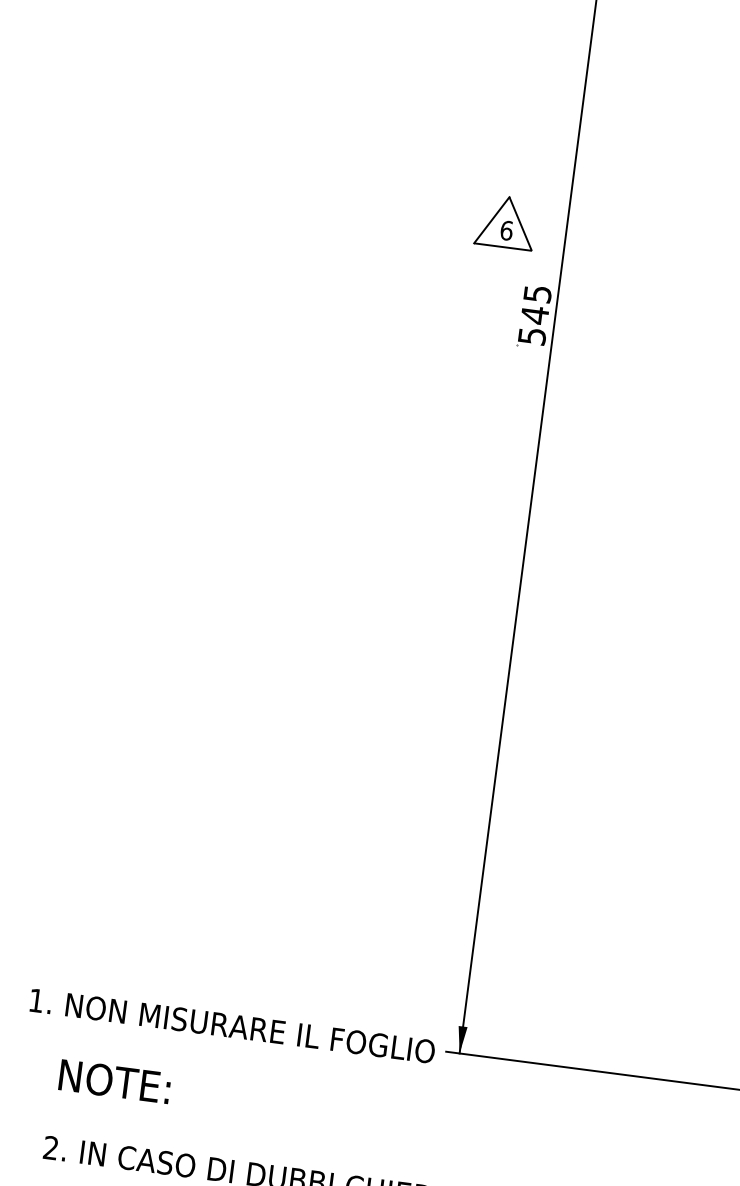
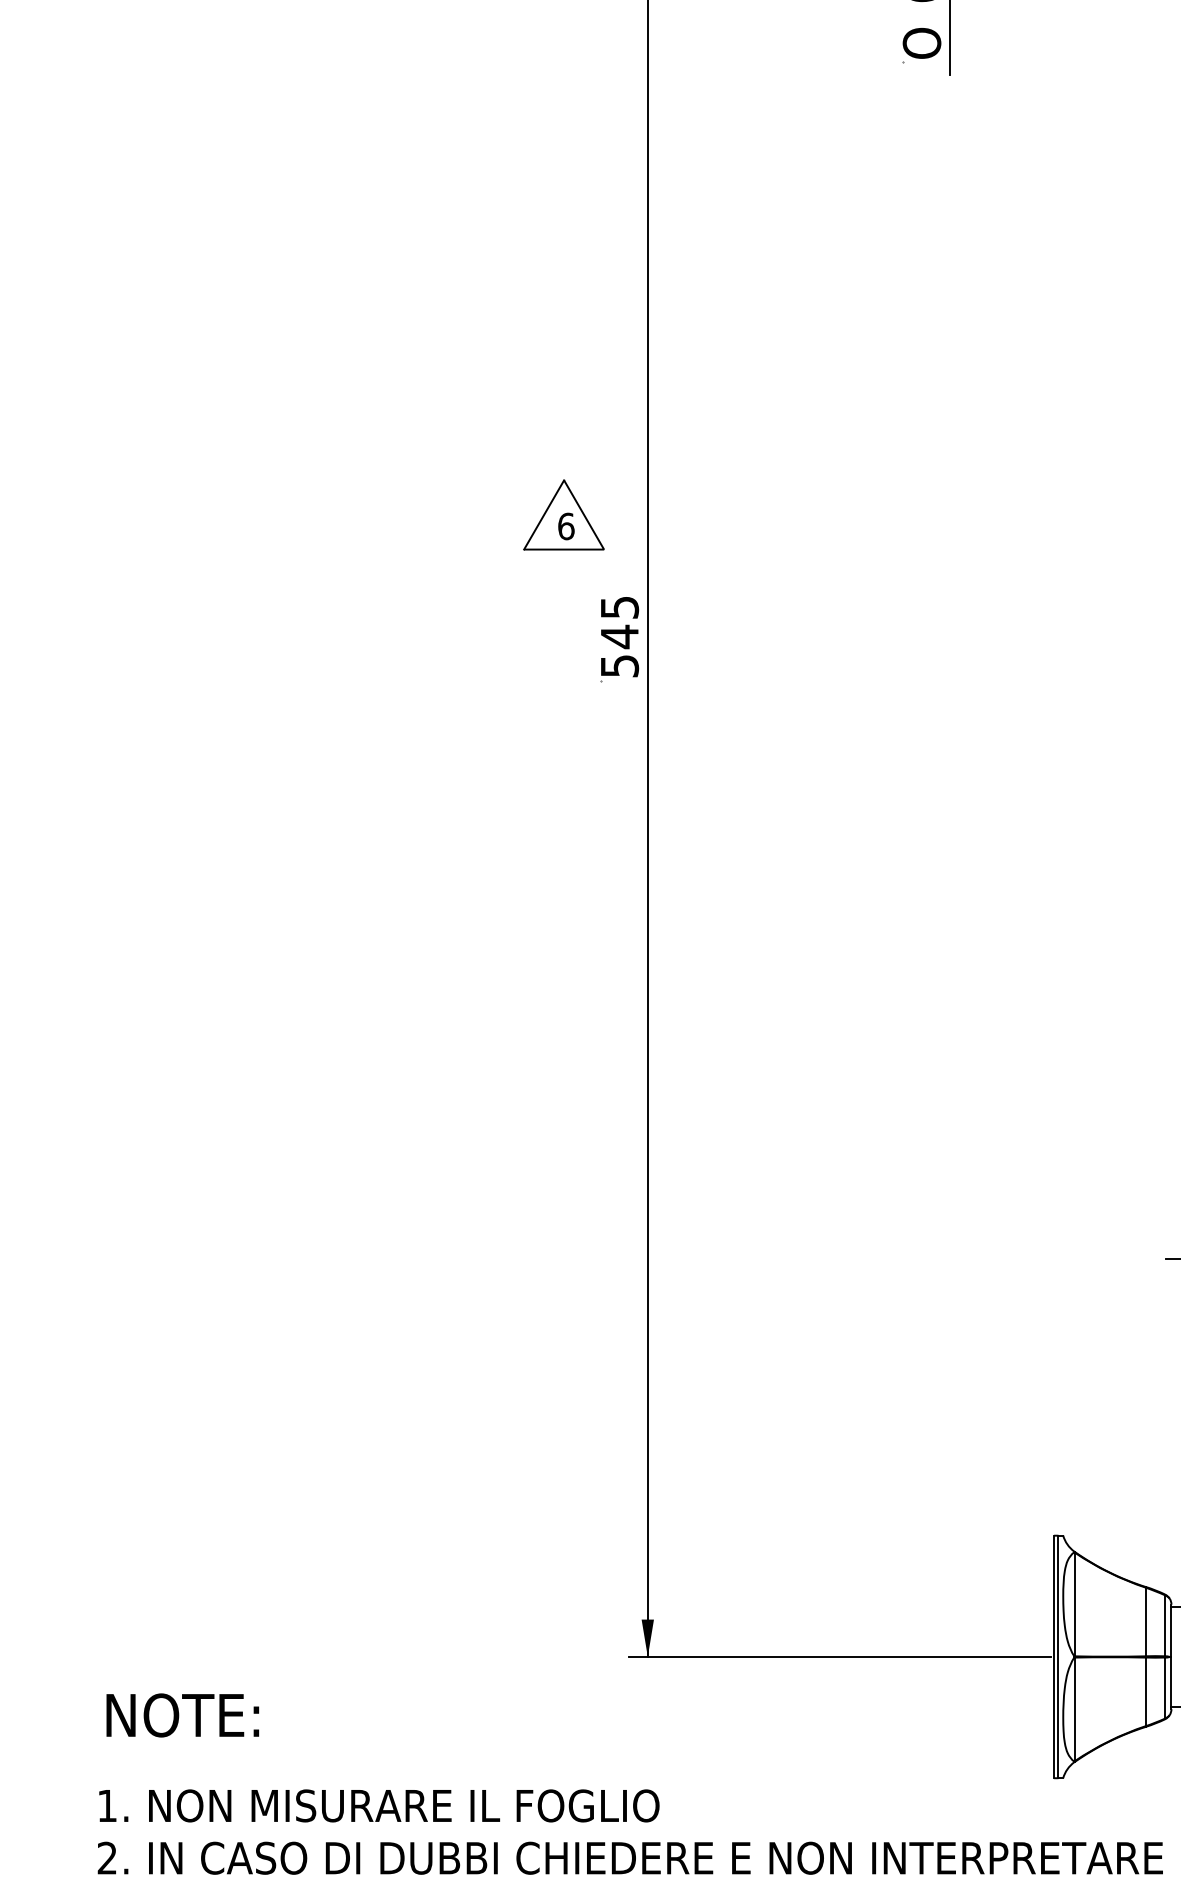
text: (232, 1025) -> (379, 1805), moved
text: (114, 1081) -> (182, 1715), moved

